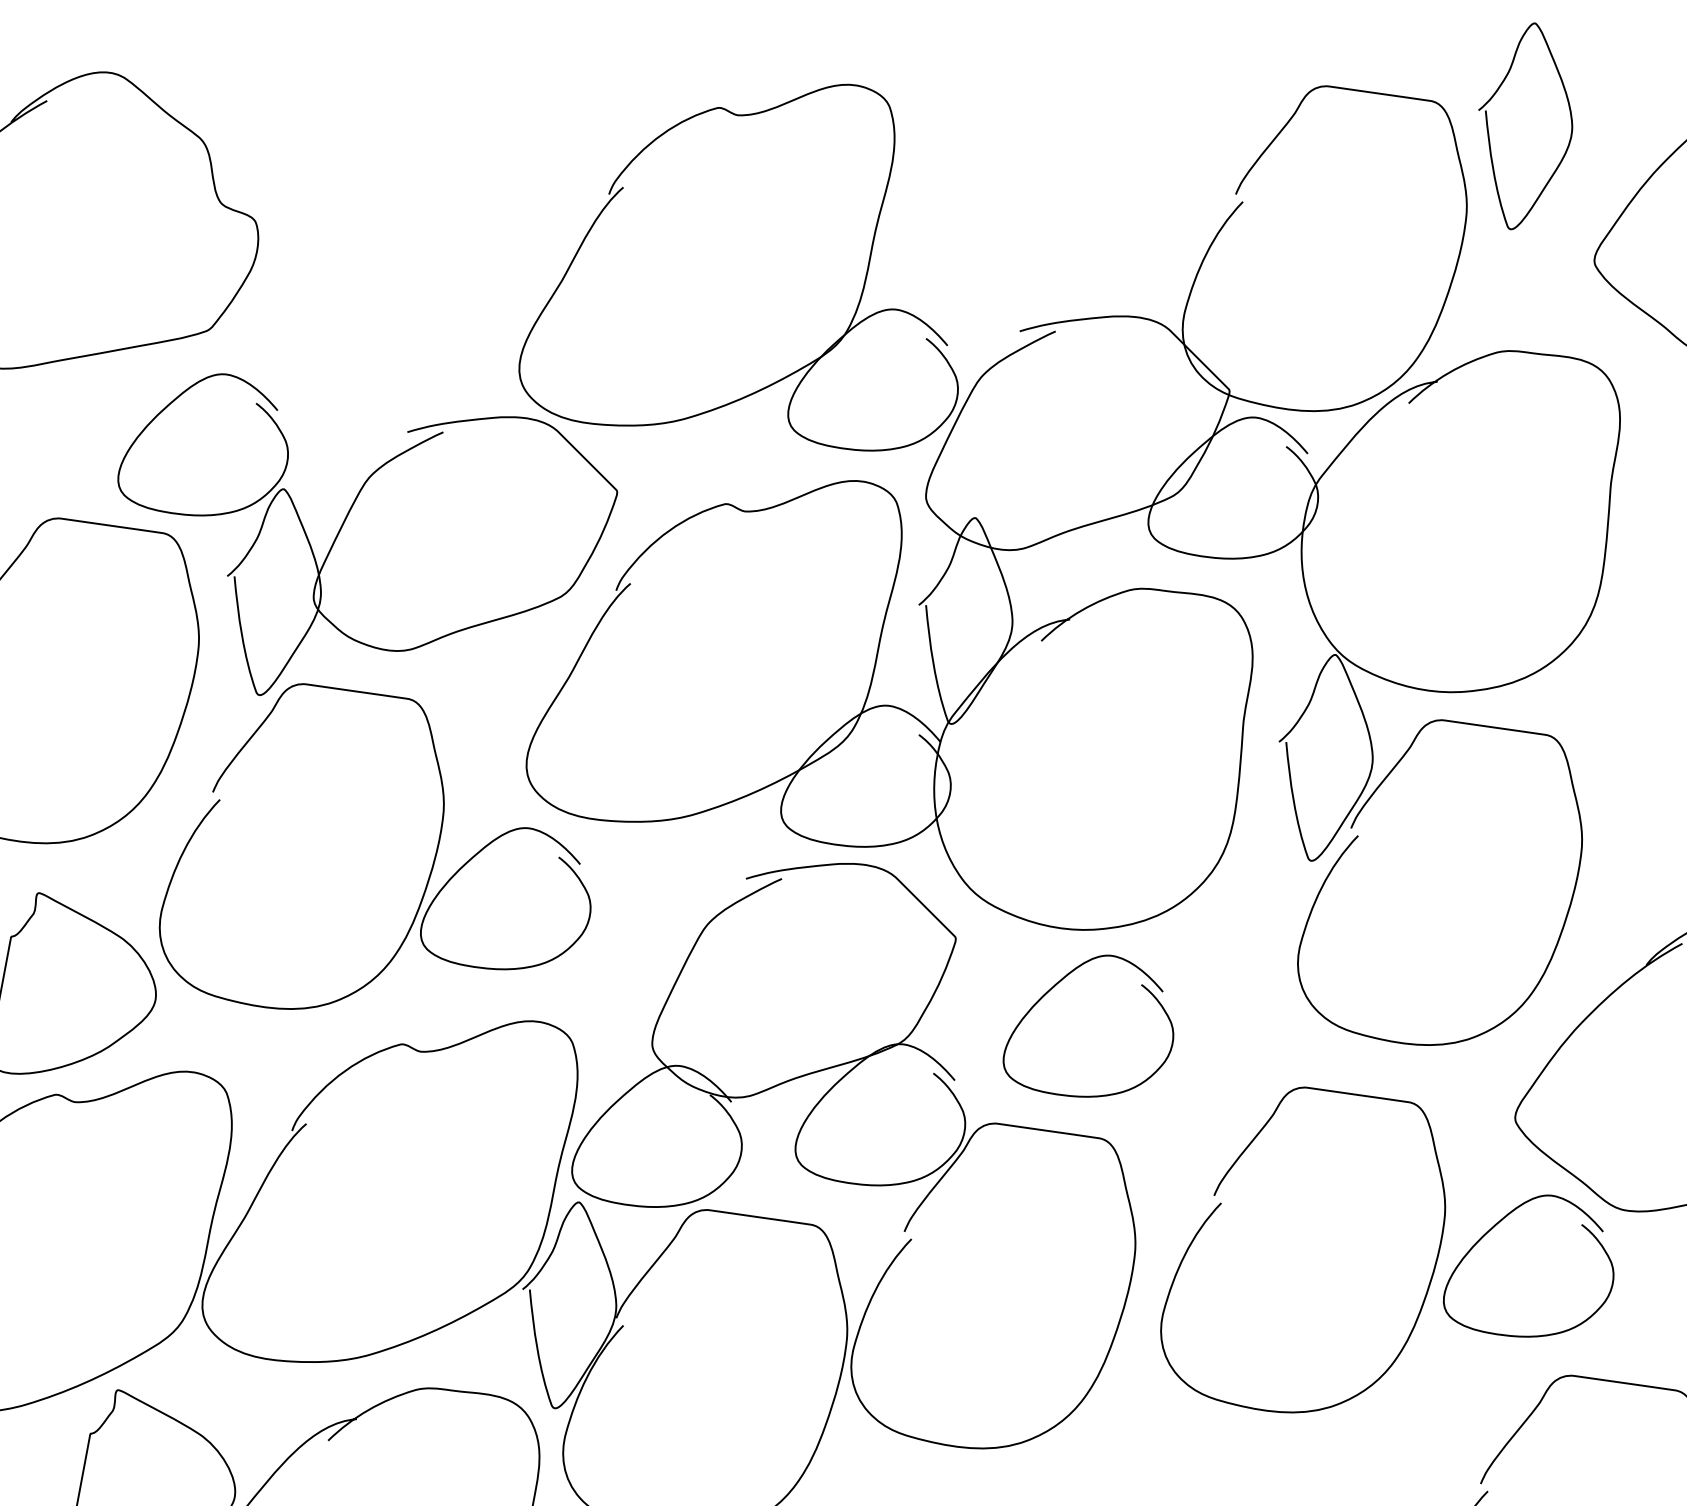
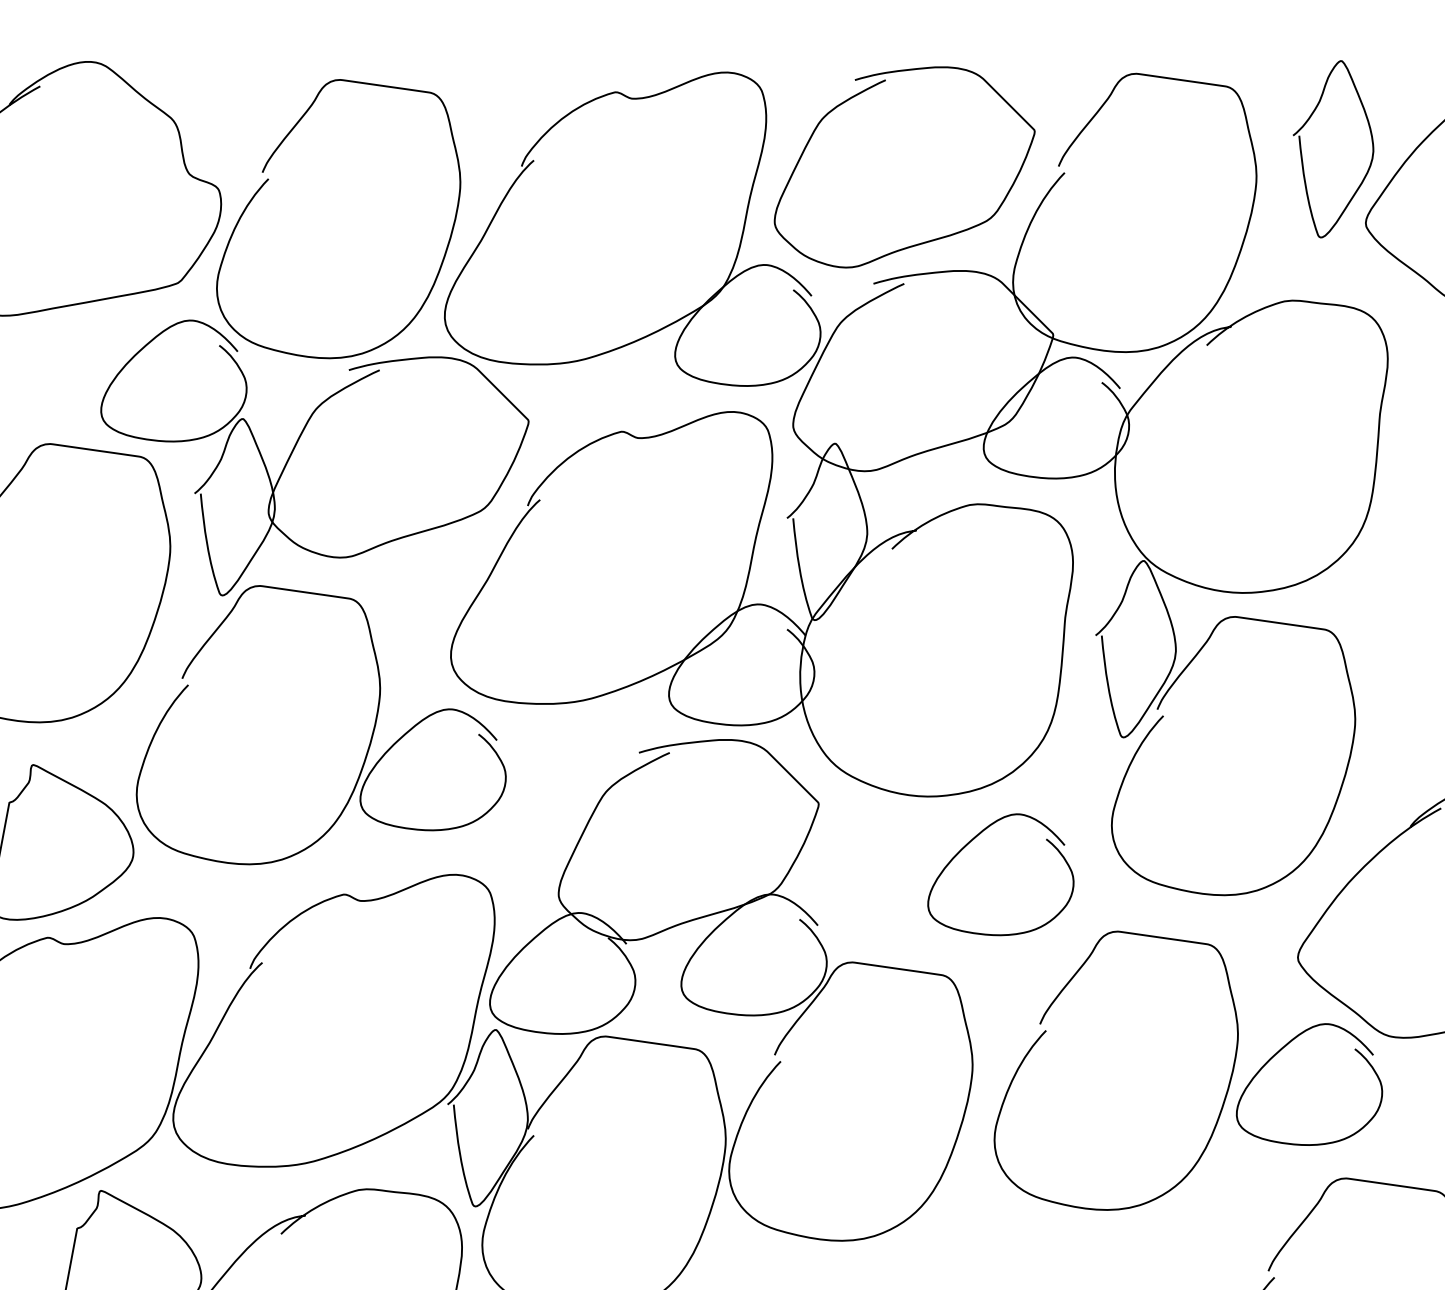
curve: (1489, 133) -> (1302, 155), moved
curve: (314, 209) -> (269, 179), added
curve: (1078, 282) -> (923, 241), added
curve: (1052, 989) -> (970, 843), moved

